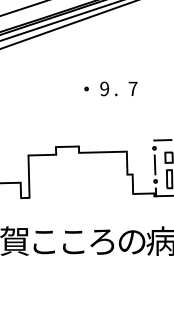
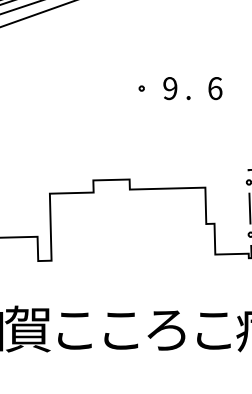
text: (132, 88) -> (214, 87), 7 -> 6
text: (131, 242) -> (212, 331), の -> こ

